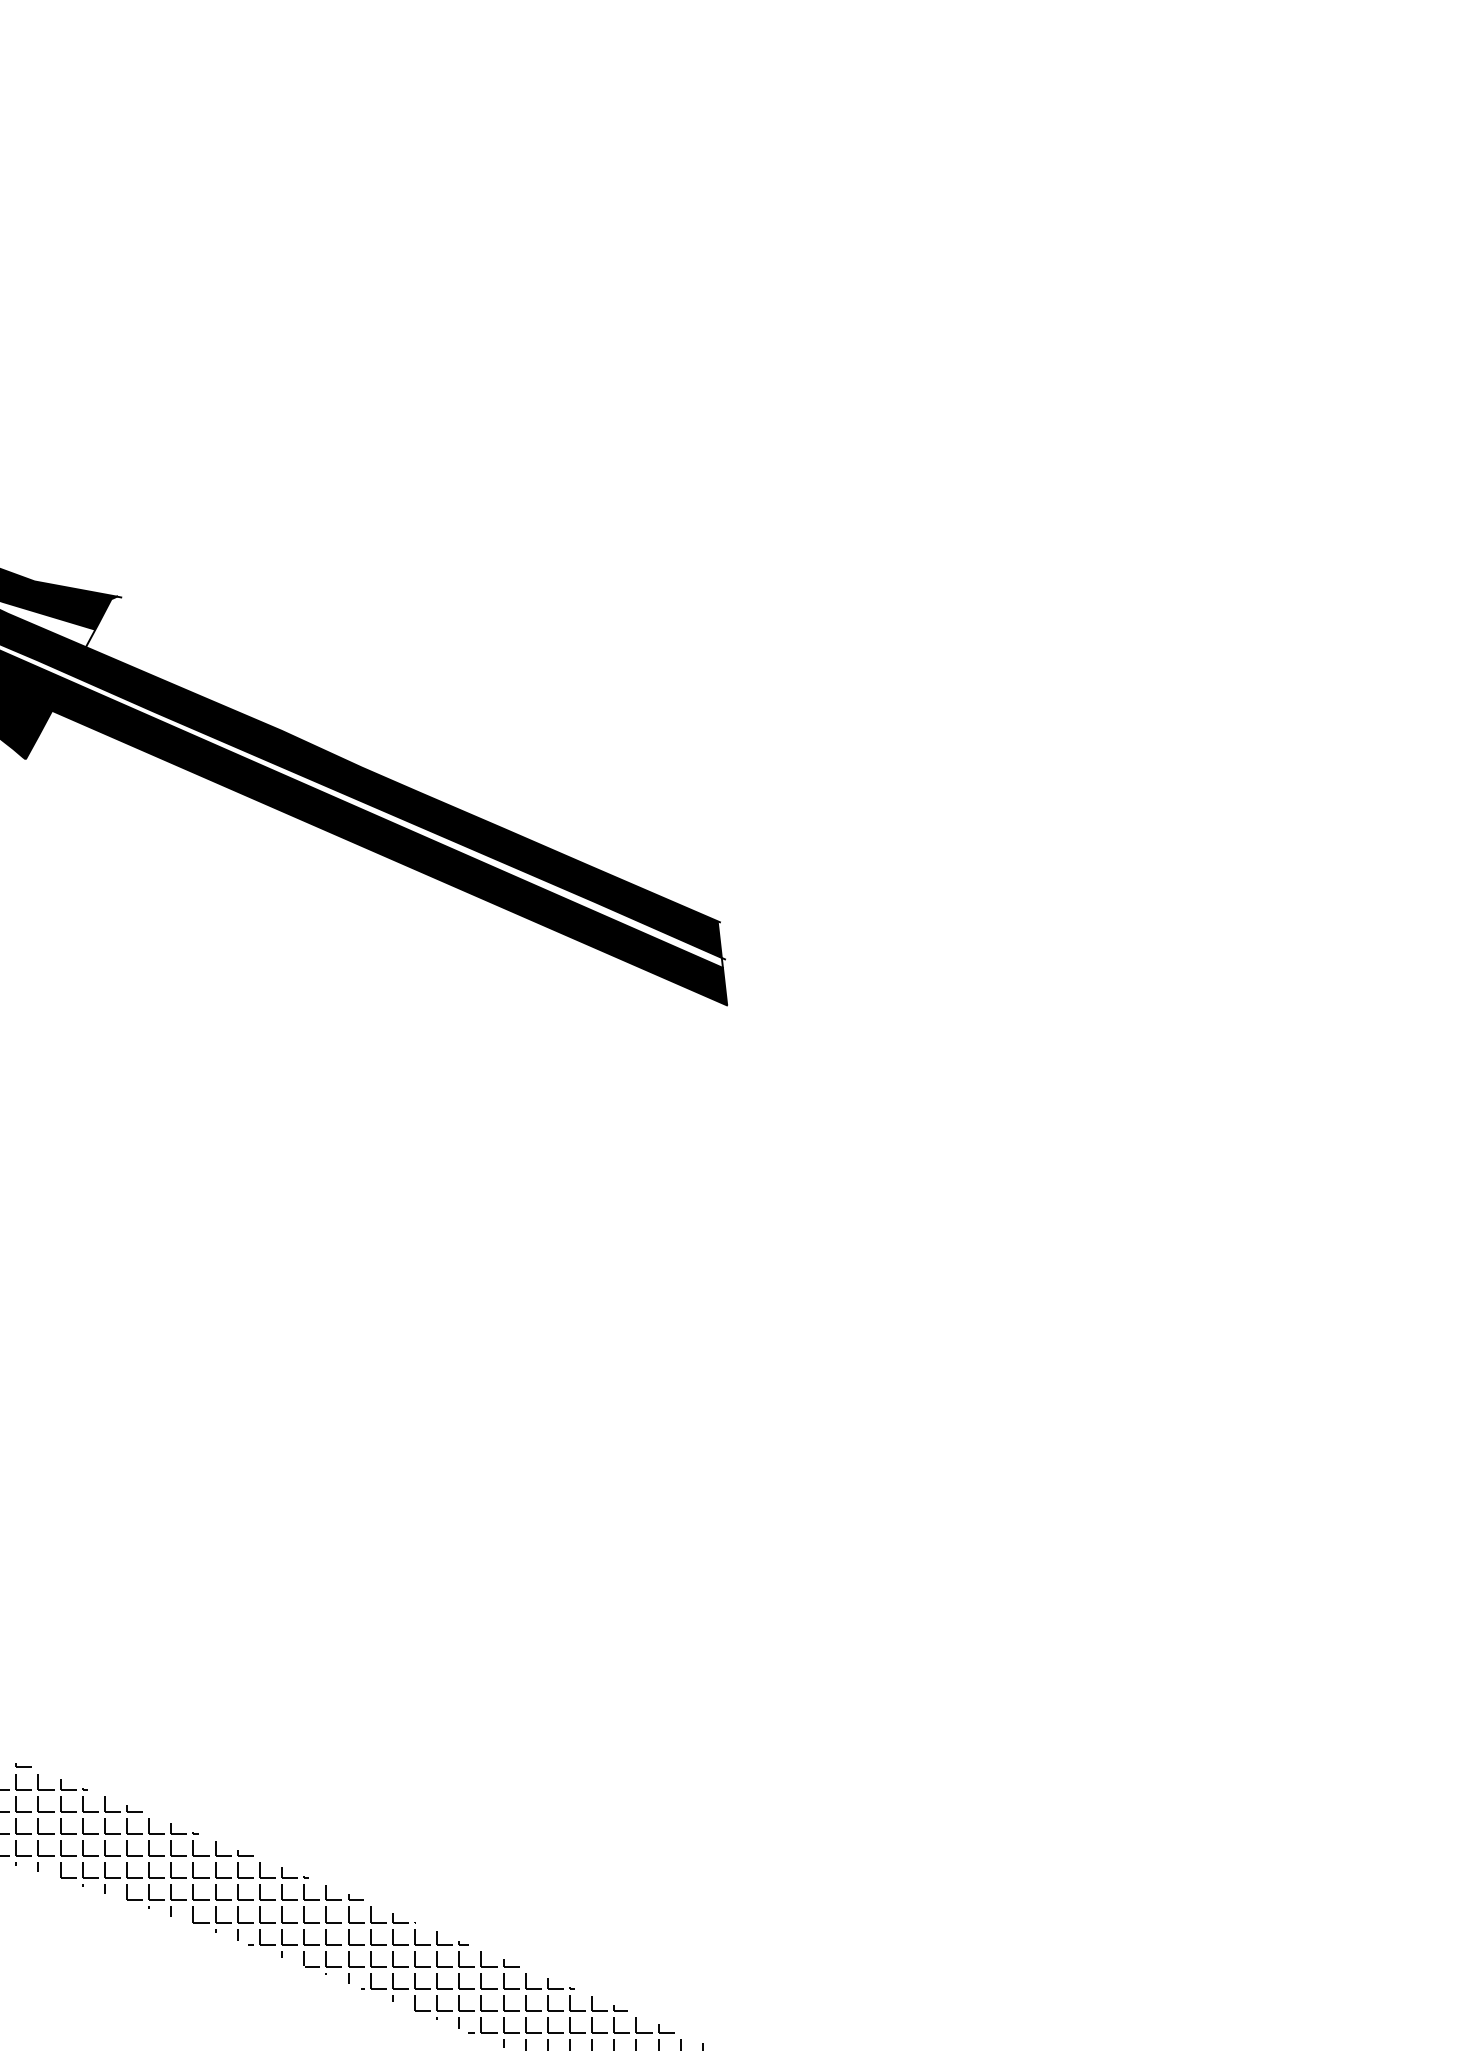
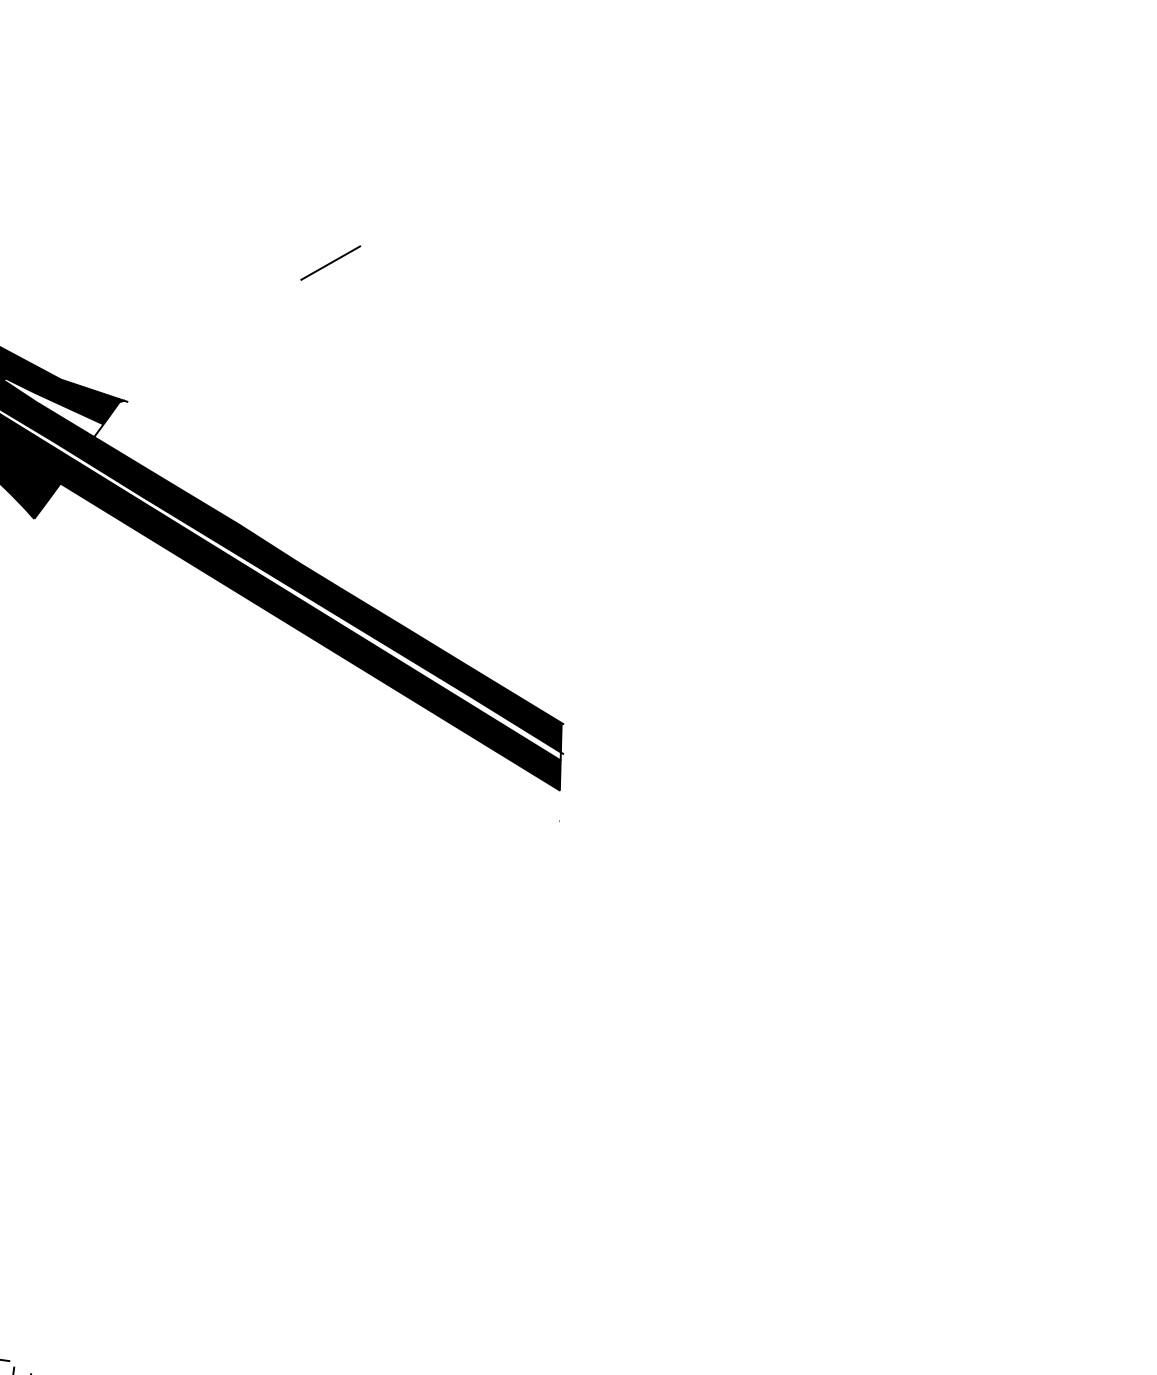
line: (349, 389) -> (330, 263), added

